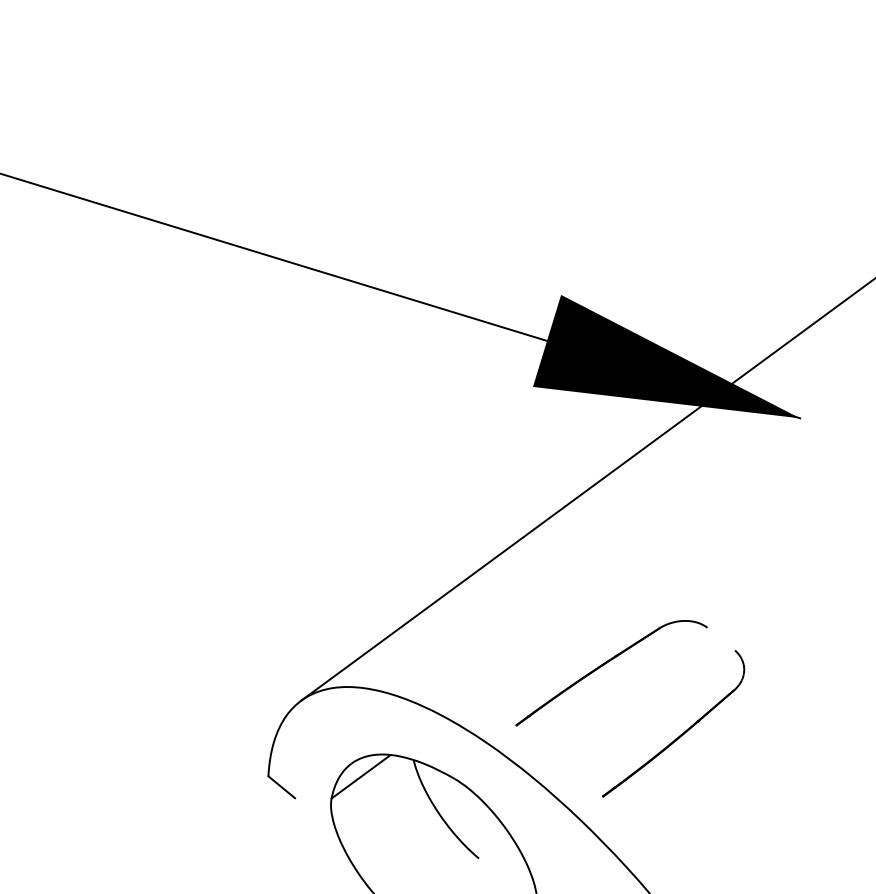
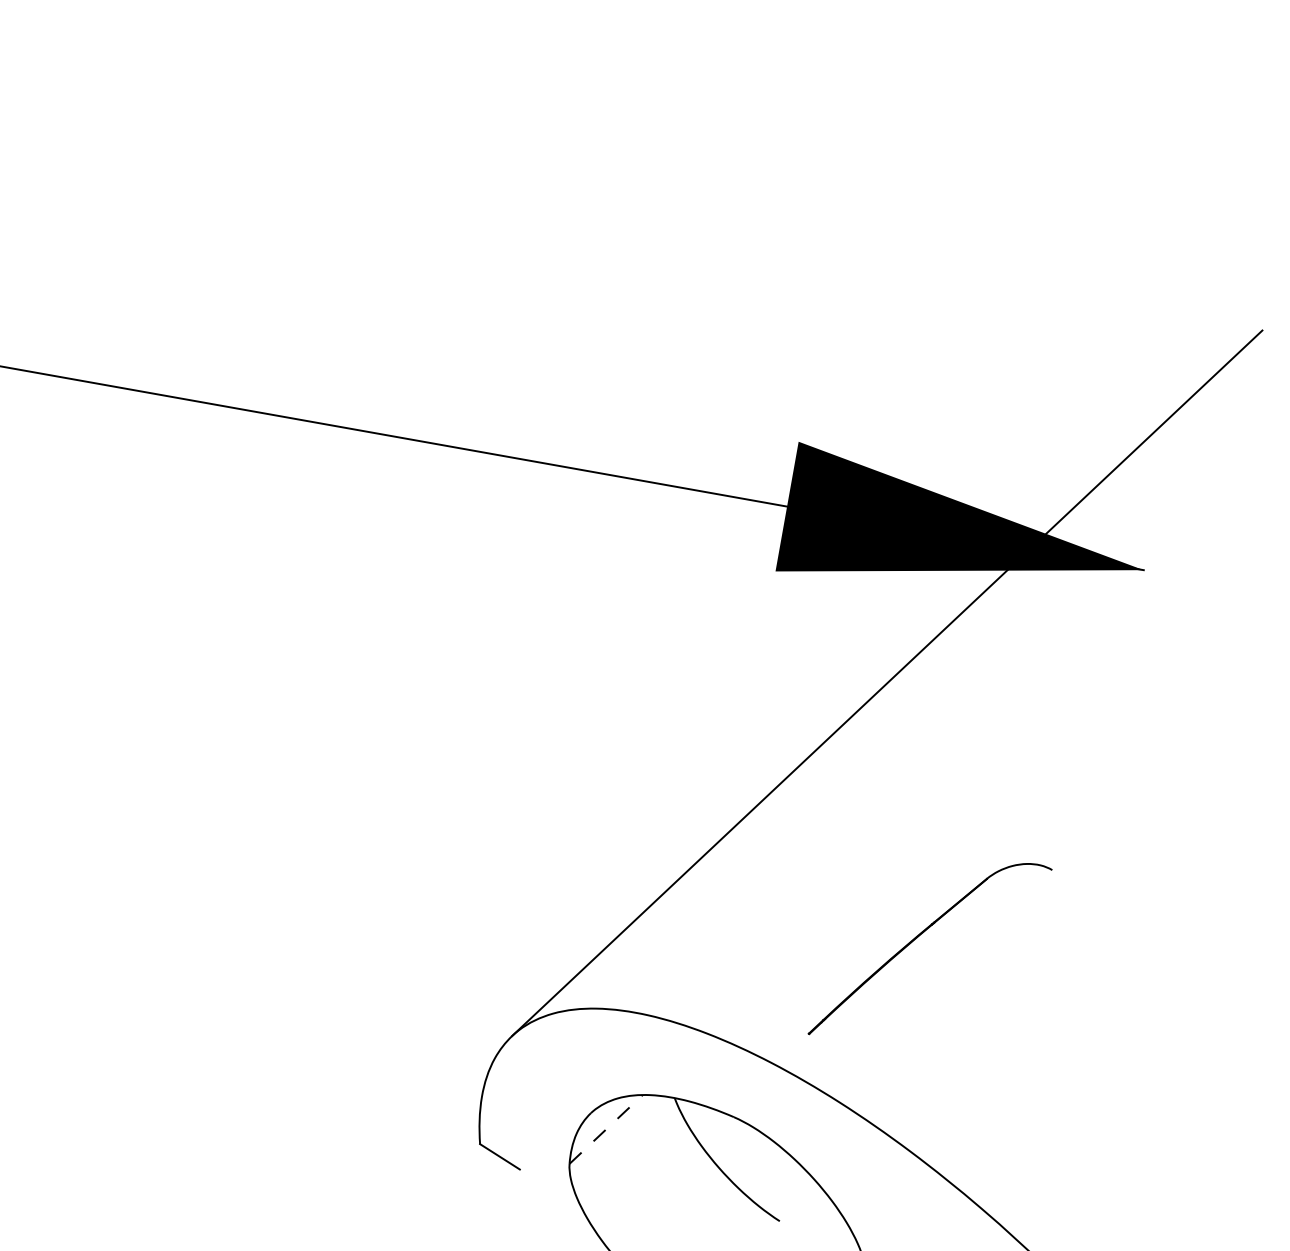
part: (682, 733) -> (1035, 1017), removed
line: (361, 776) -> (606, 1129), solid -> dashed

